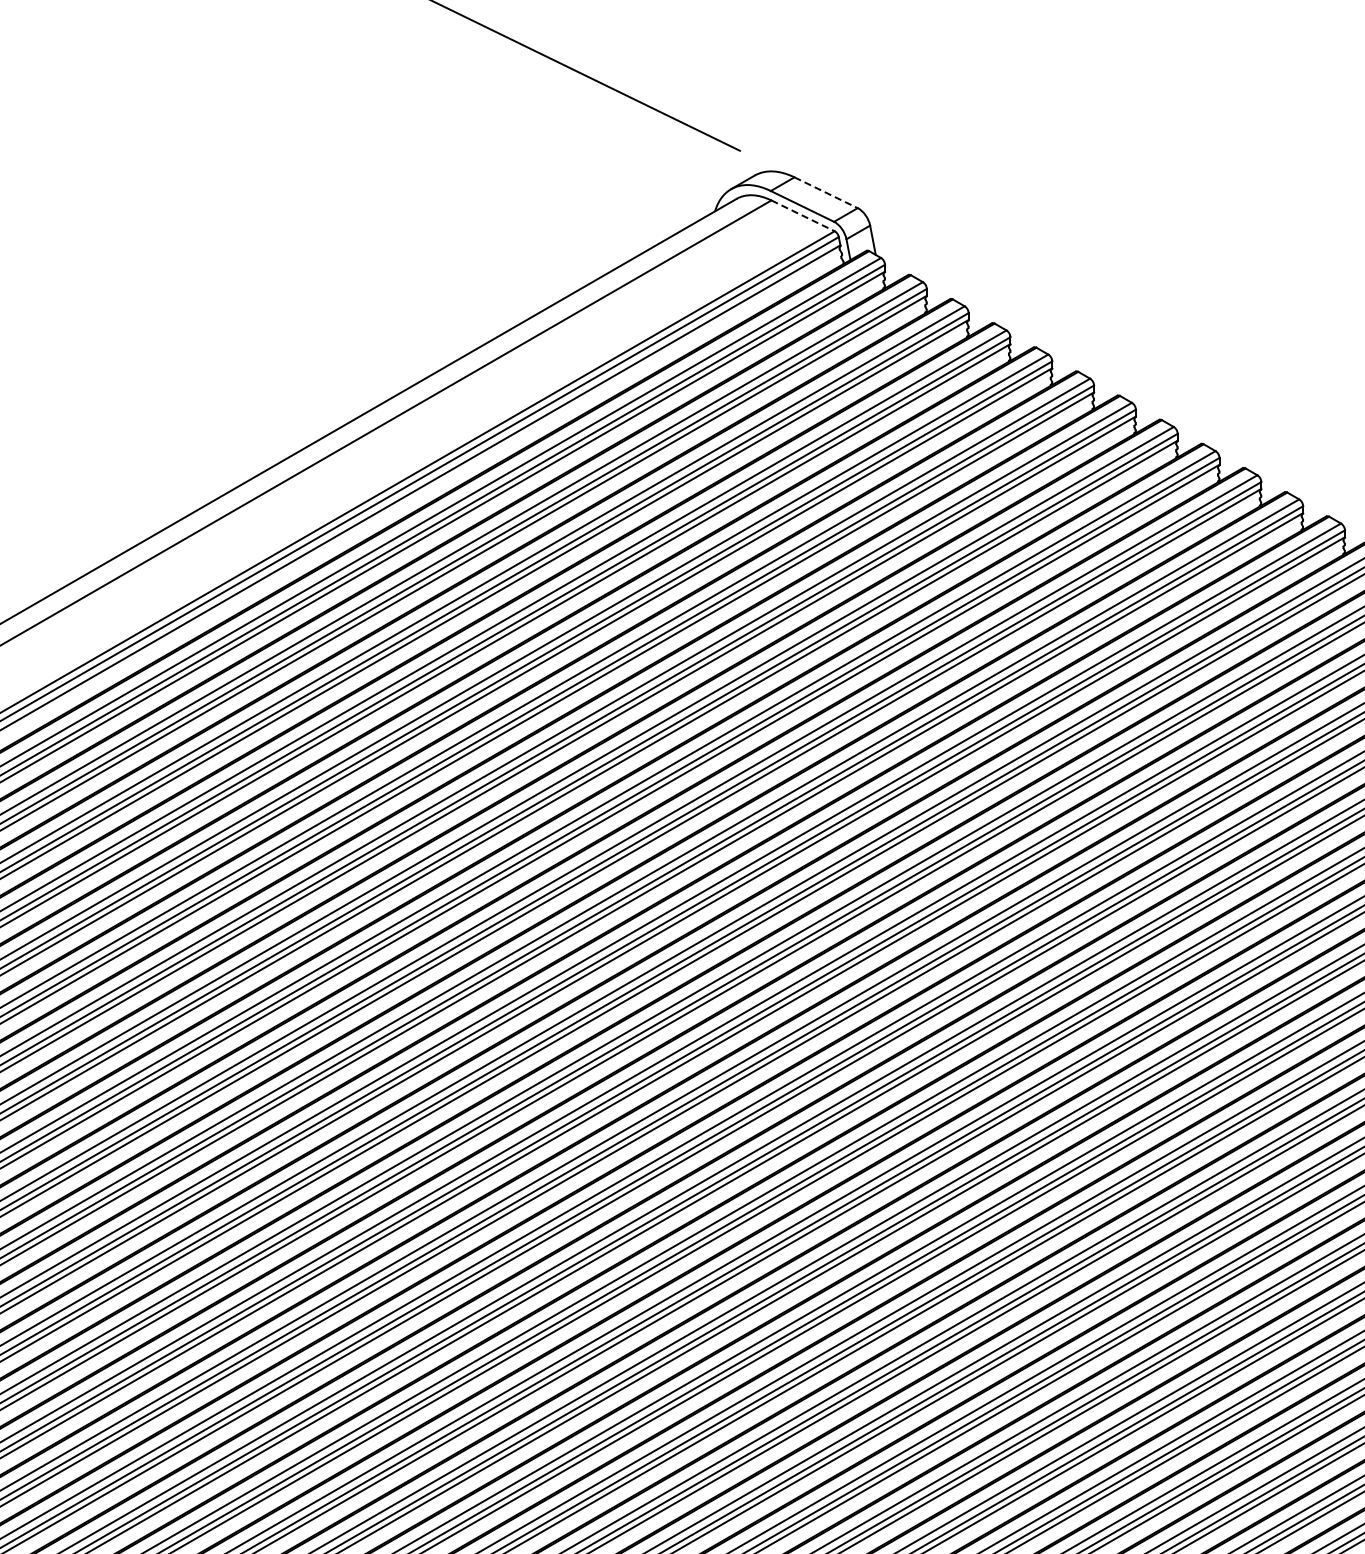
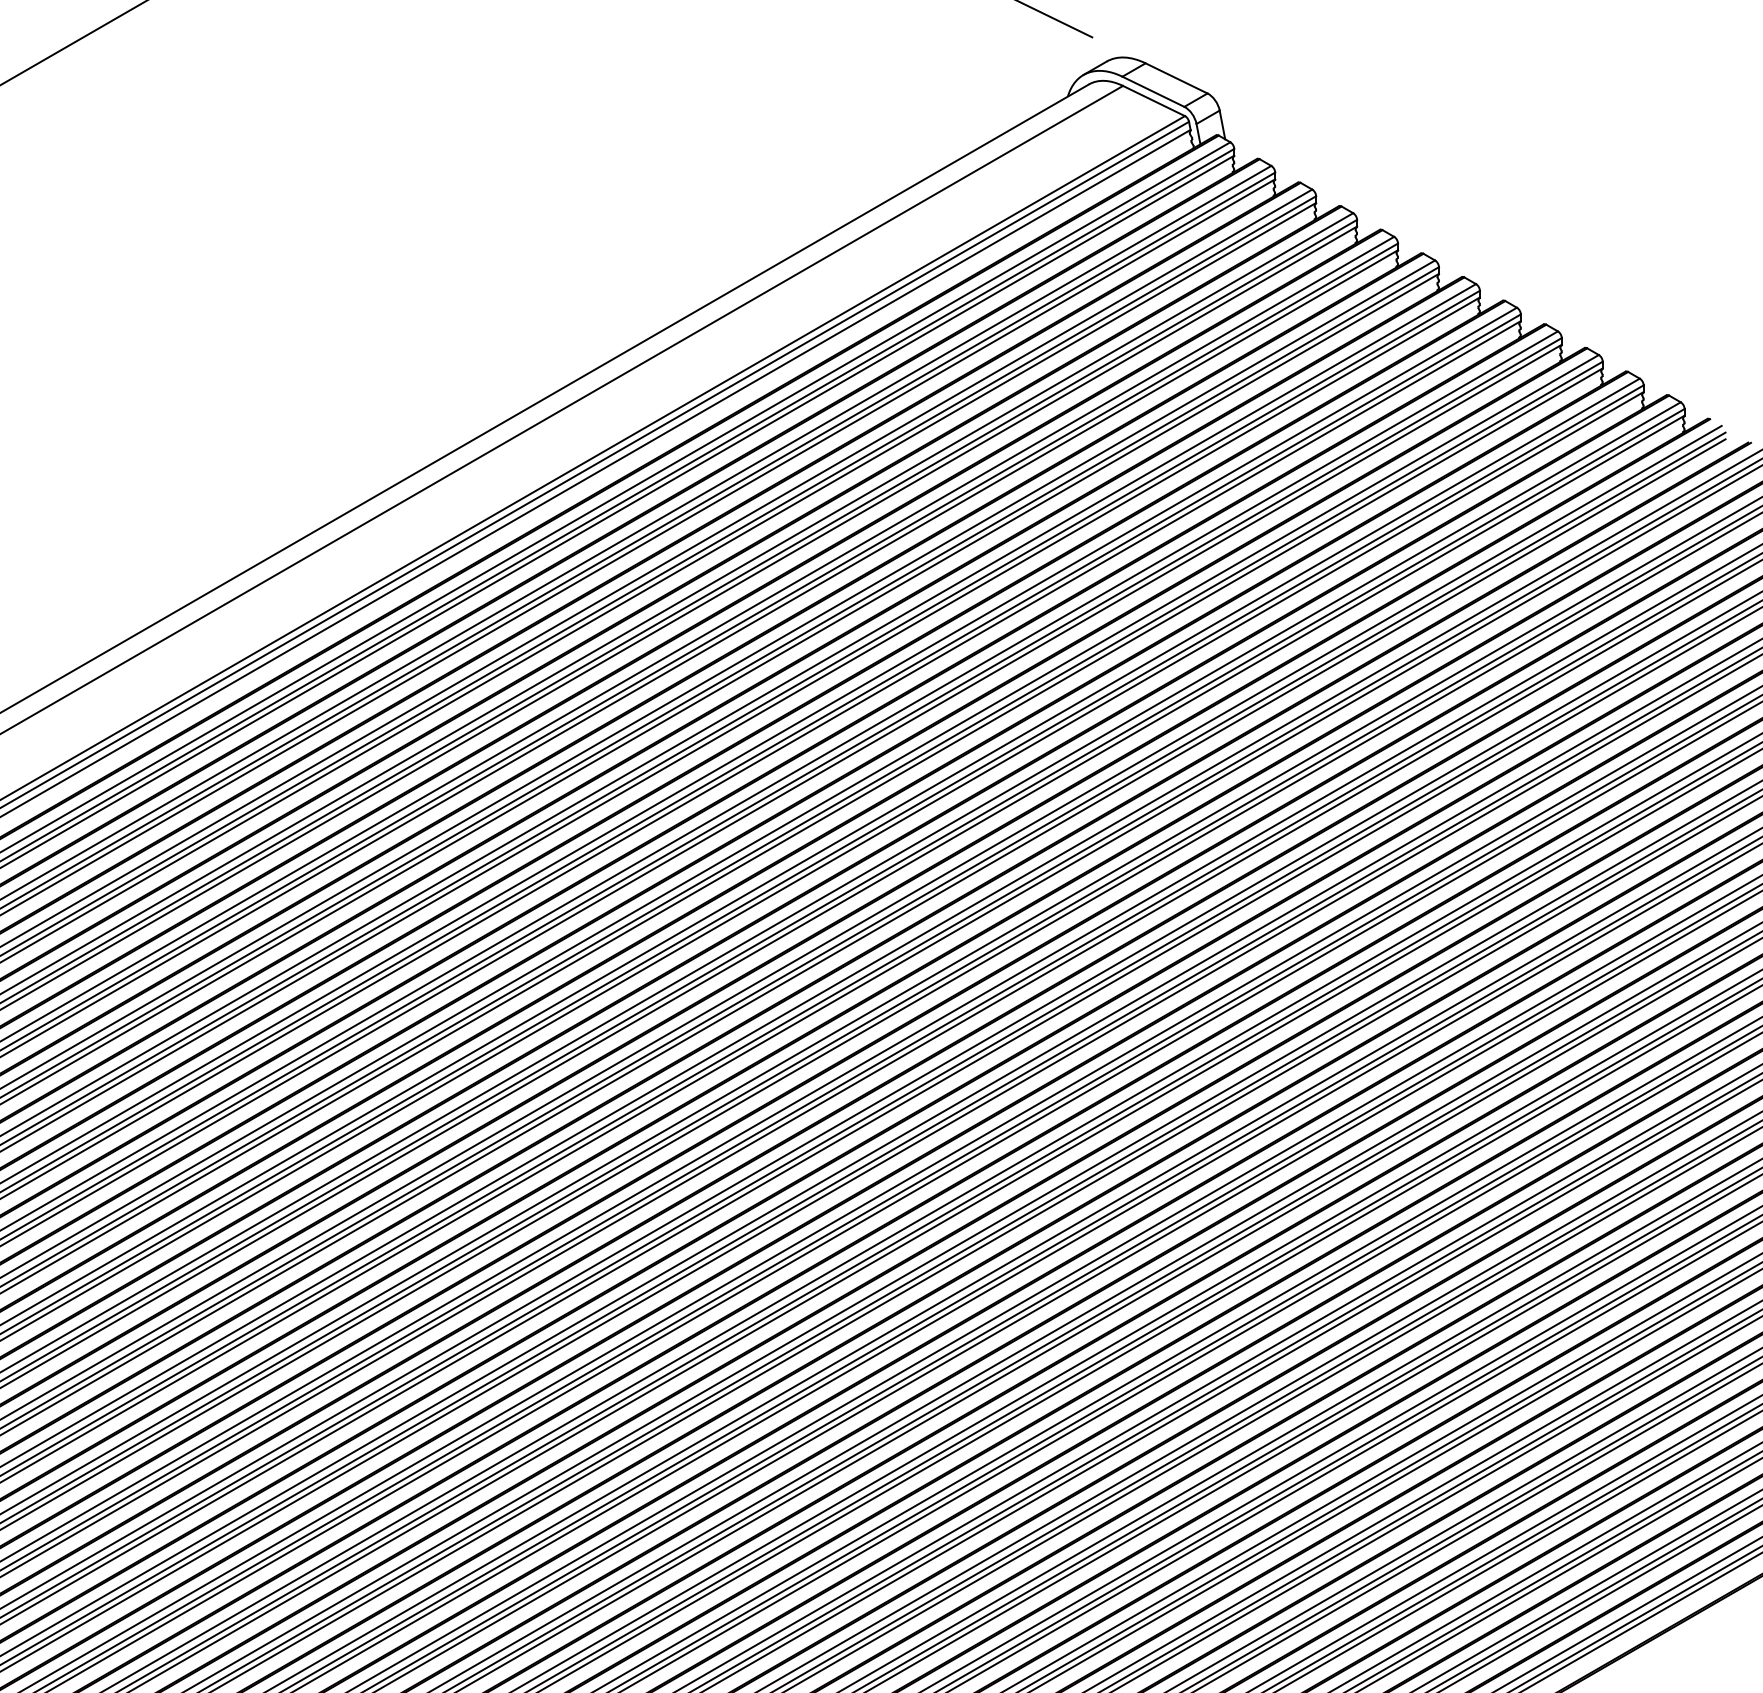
line: (827, 192) -> (1177, 78), dashed -> solid
line: (803, 216) -> (1154, 101), dashed -> solid

